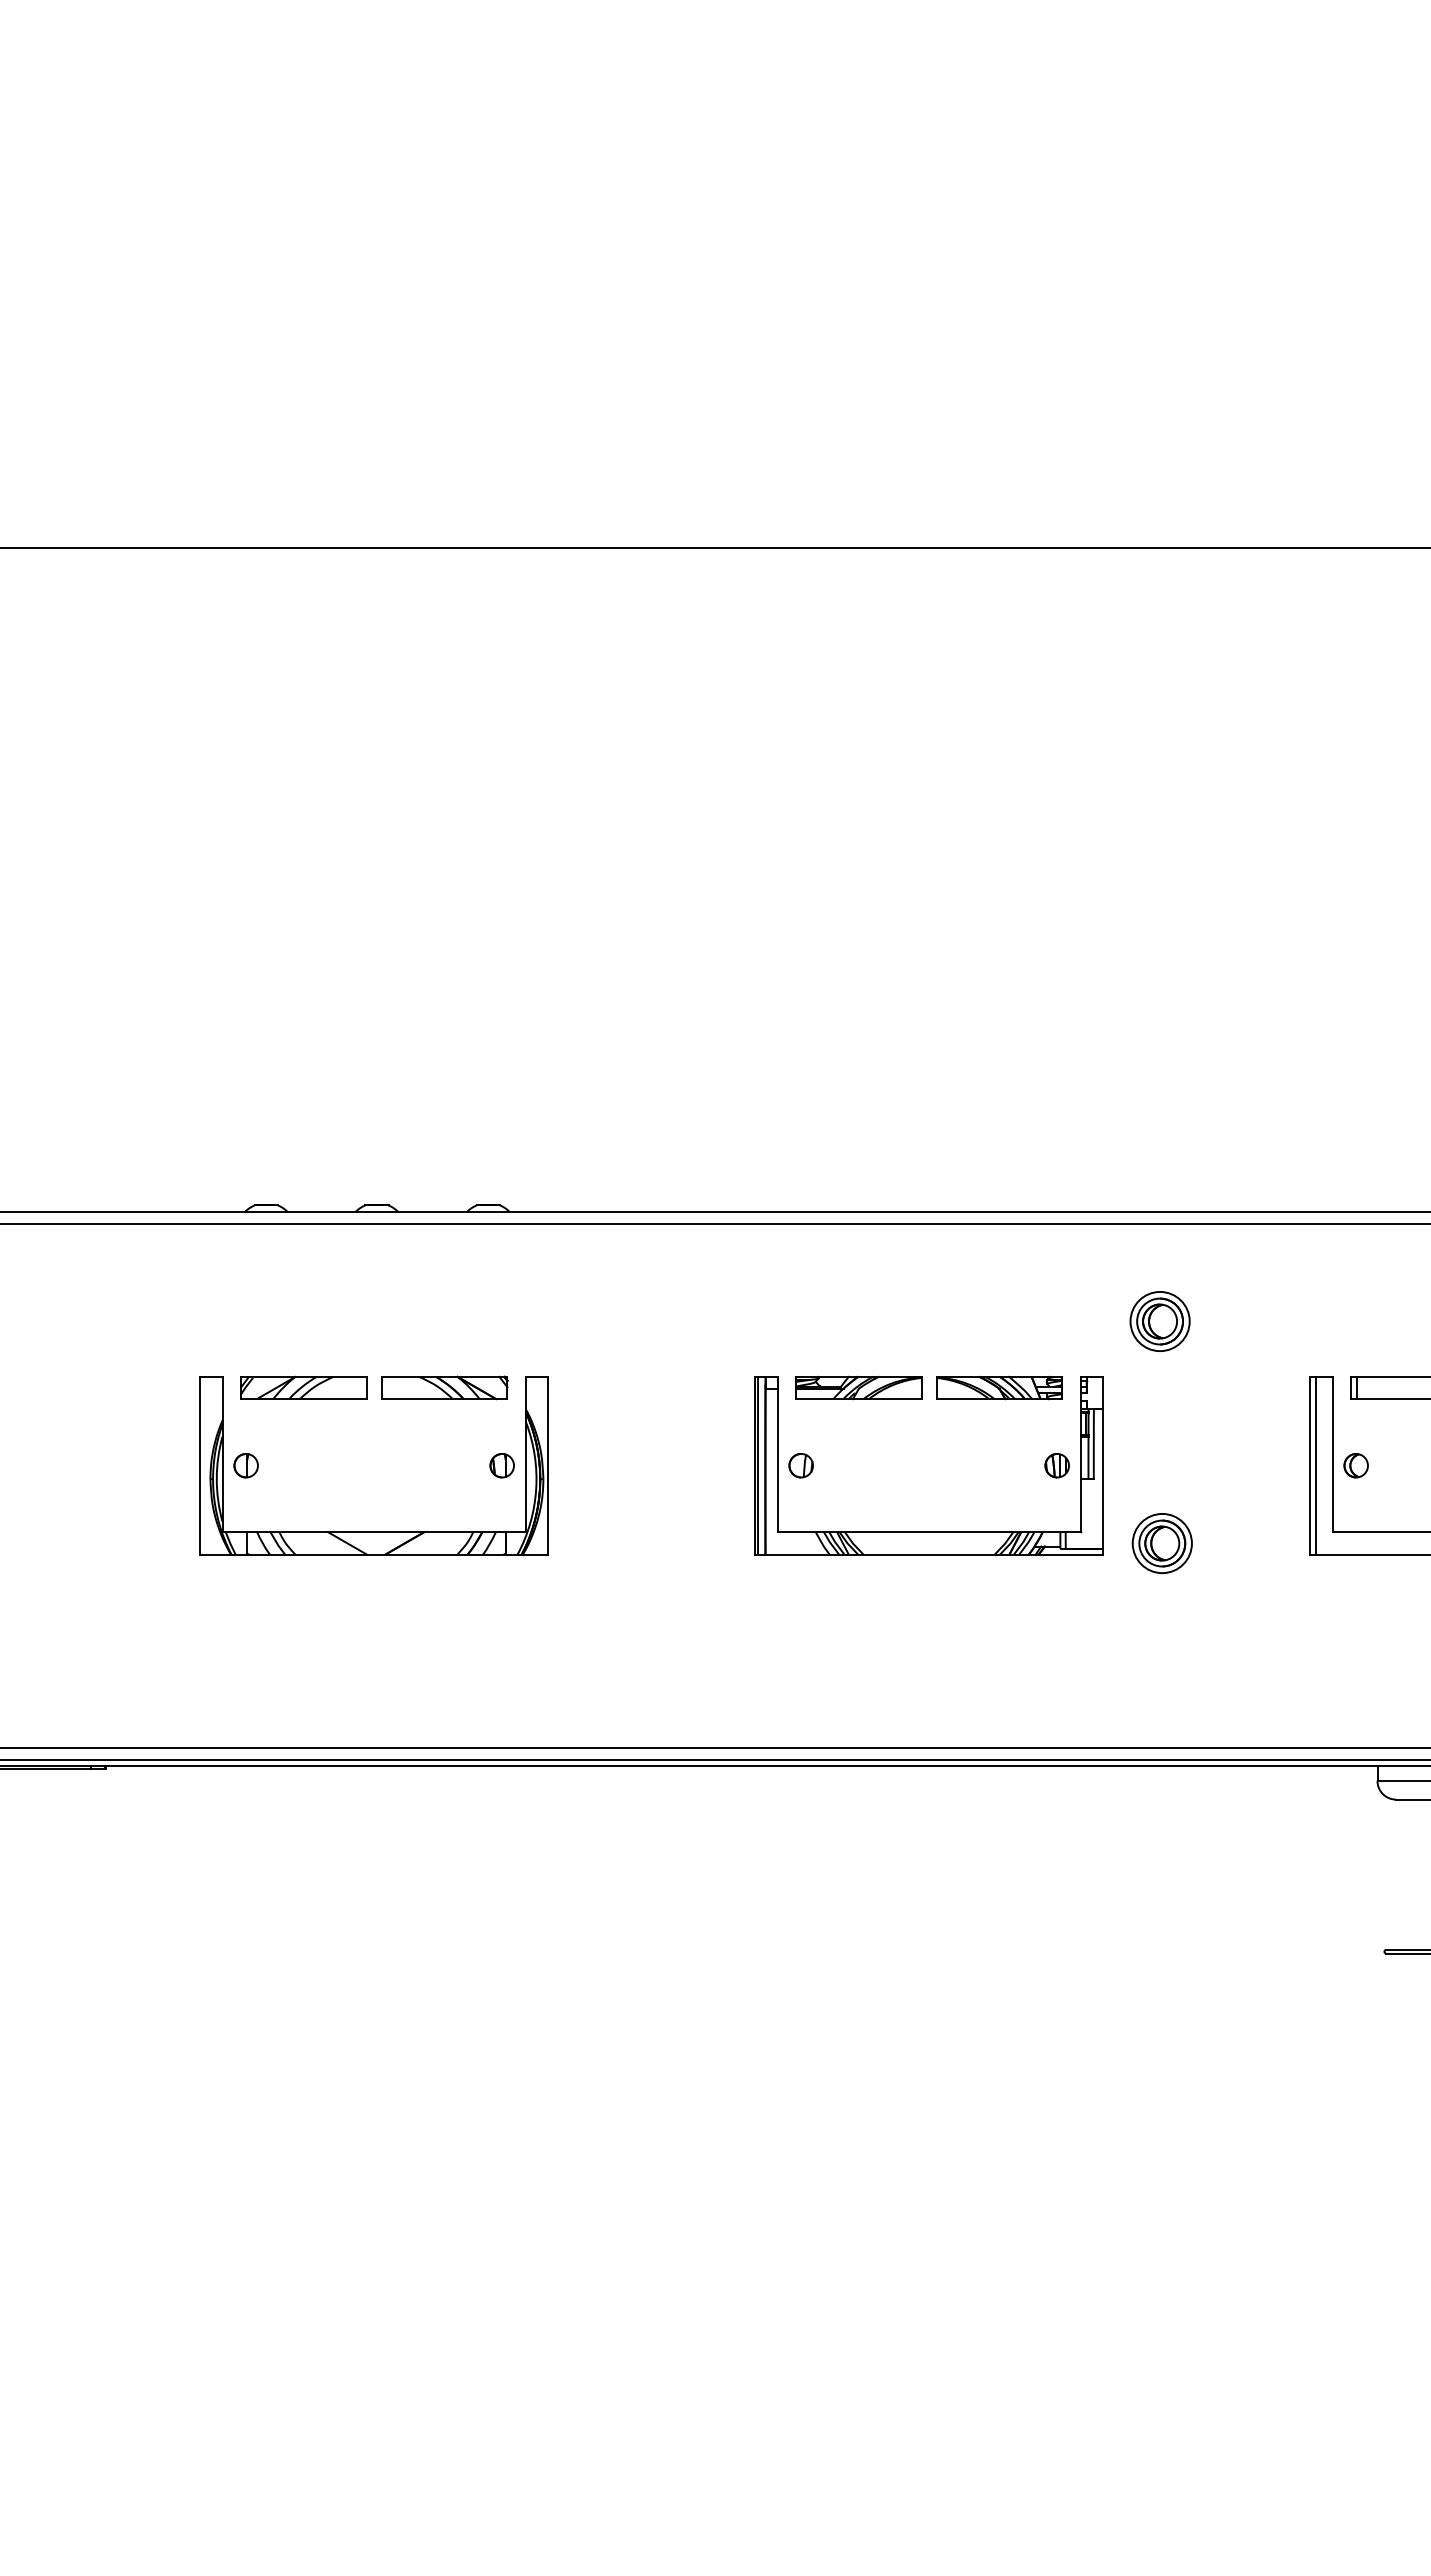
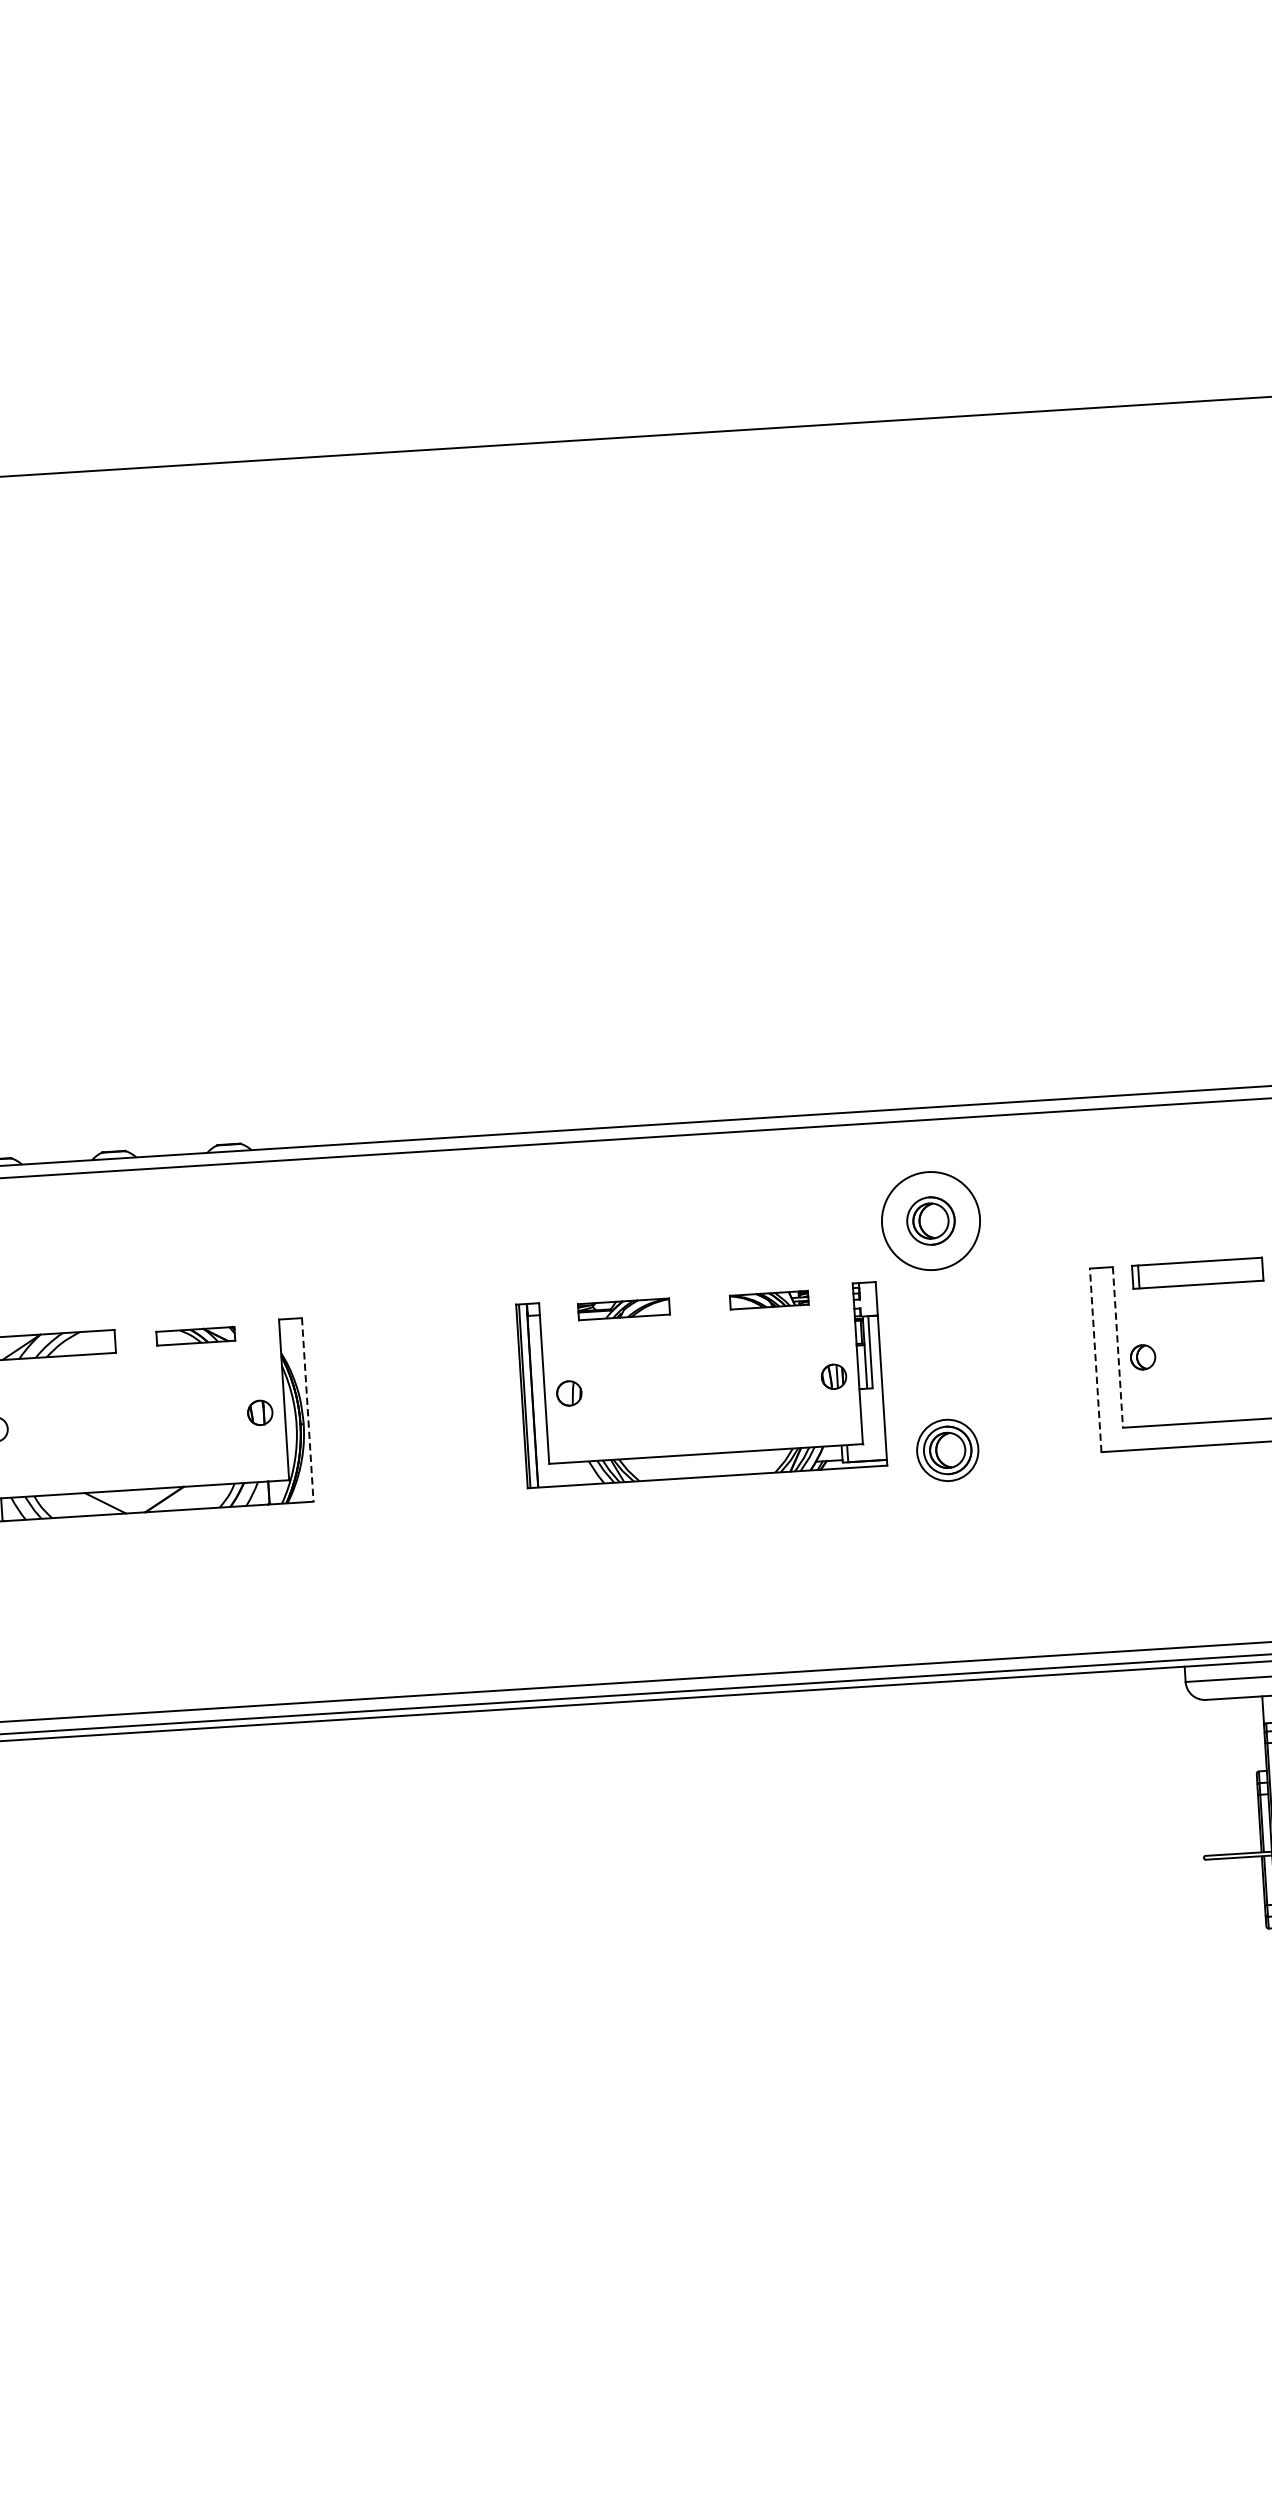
circle: (1159, 1321) -> (930, 1221), size x1.6
part: (444, 1387) -> (195, 1335), size x0.6
part: (858, 1387) -> (623, 1308), size x0.7
part: (999, 1387) -> (769, 1299), size x0.6
line: (1332, 1454) -> (1117, 1347), solid -> dashed
line: (548, 1465) -> (308, 1409), solid -> dashed
line: (1310, 1465) -> (1095, 1360), solid -> dashed
line: (1316, 1465) -> (1102, 1359), removed

